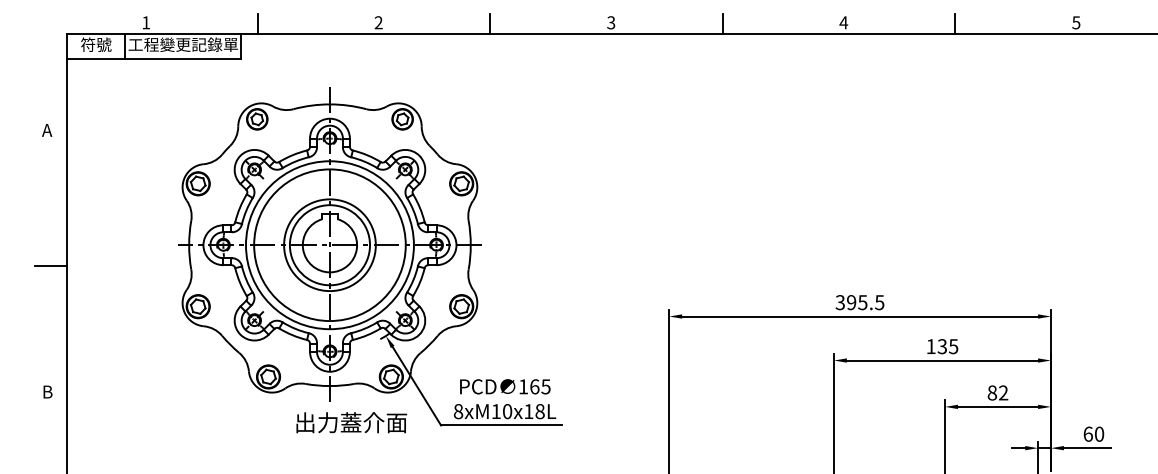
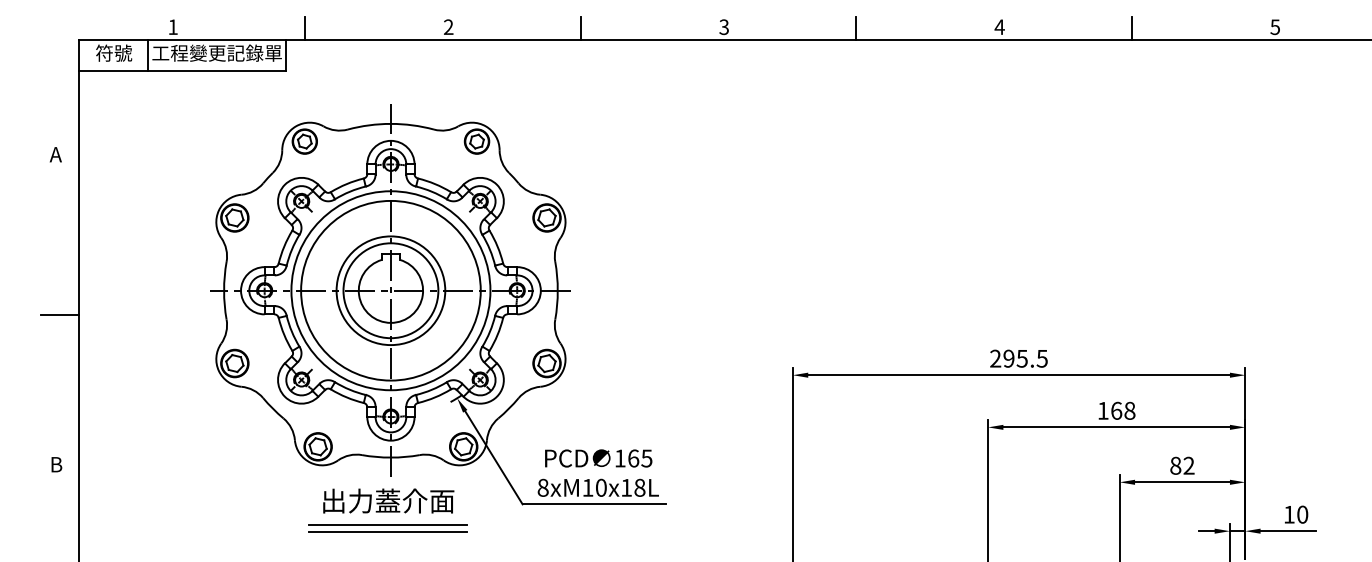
text: (840, 302) -> (995, 358), 395.5 -> 295.5
text: (948, 346) -> (1123, 410), 135 -> 168
text: (351, 422) -> (388, 500), moved
text: (1088, 434) -> (1289, 514), 60 -> 10
line: (327, 442) -> (387, 524), added
line: (327, 449) -> (387, 532), added

